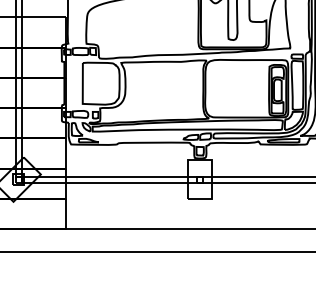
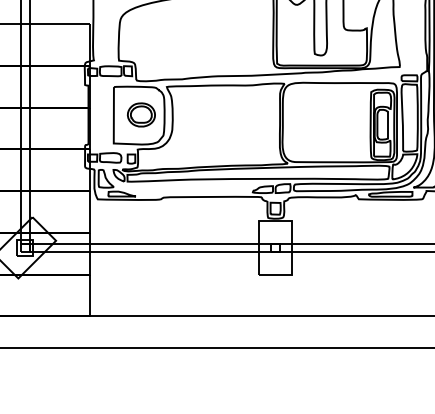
part: (102, 82) -> (141, 114), added

